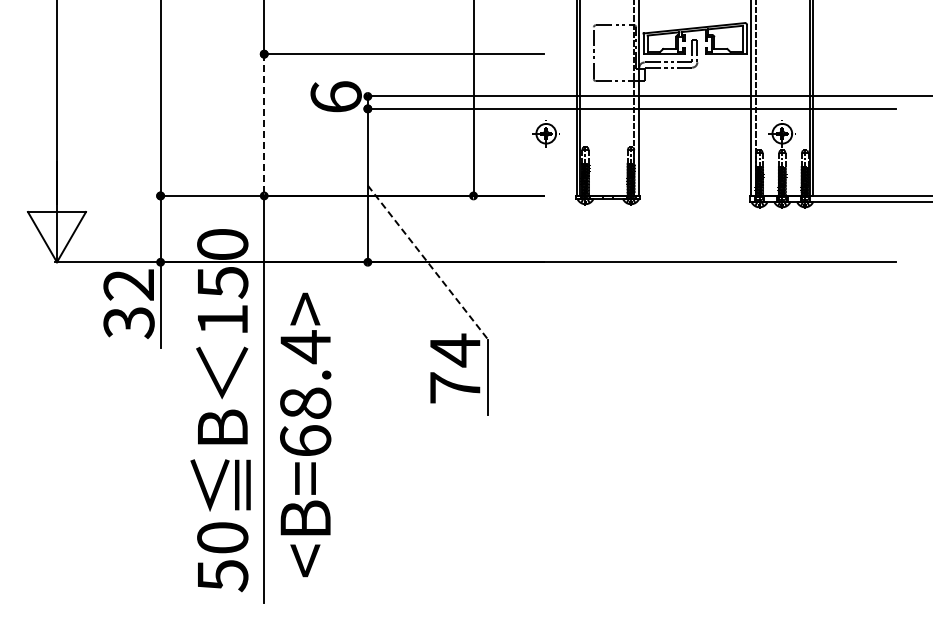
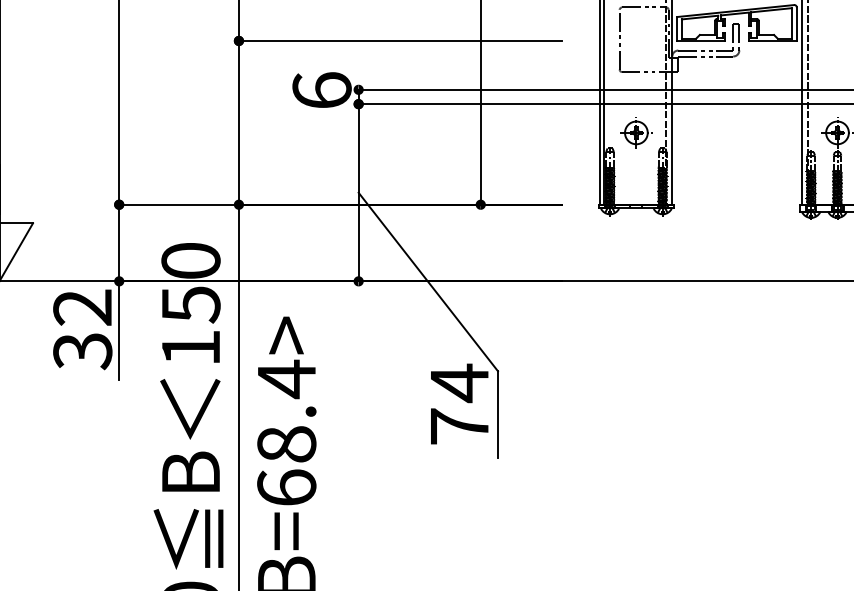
line: (264, 125) -> (239, 123), dashed -> solid
part: (545, 133) -> (635, 132), moved
line: (428, 262) -> (428, 281), dashed -> solid

